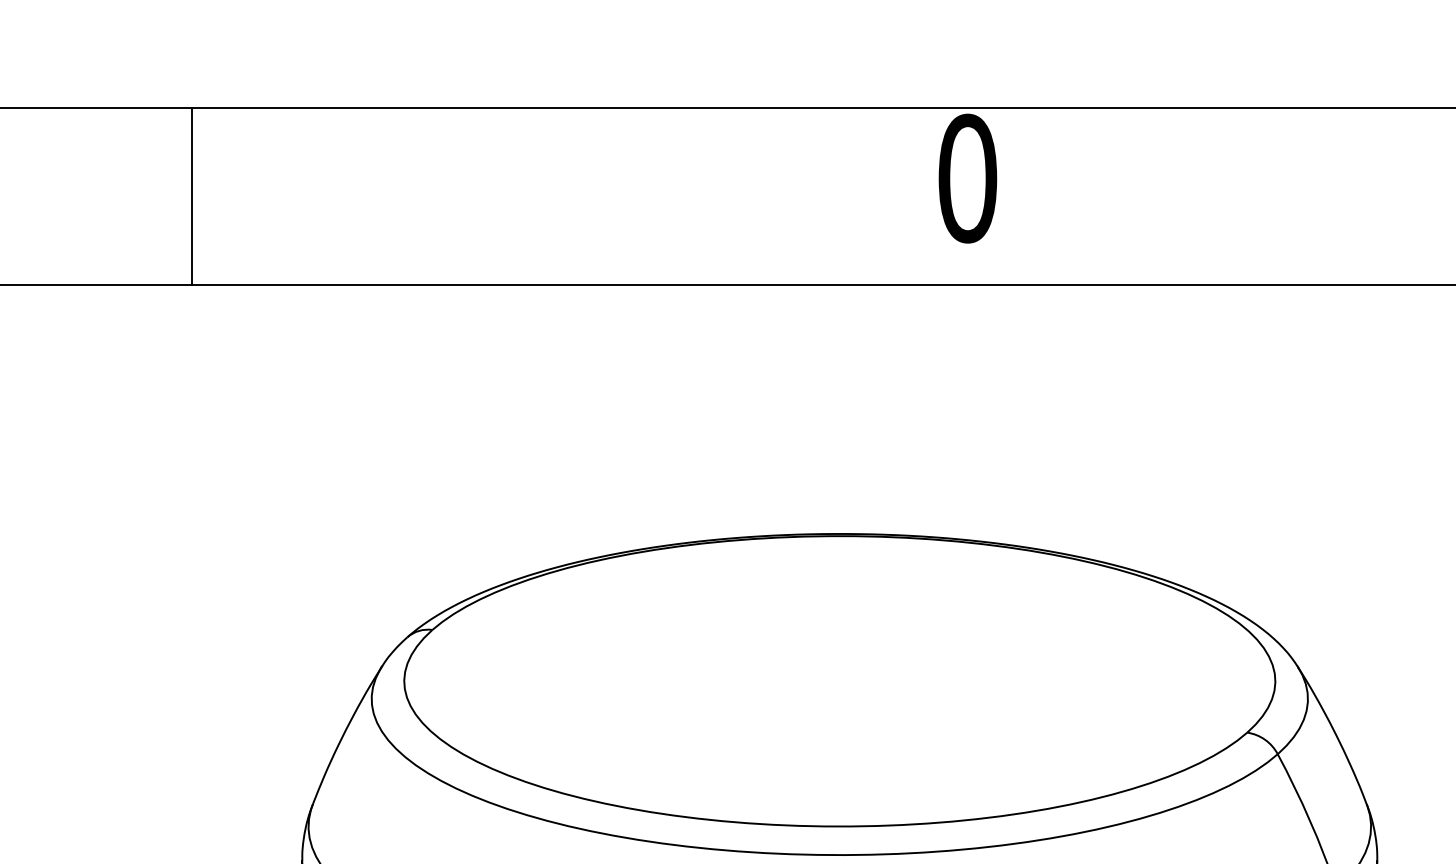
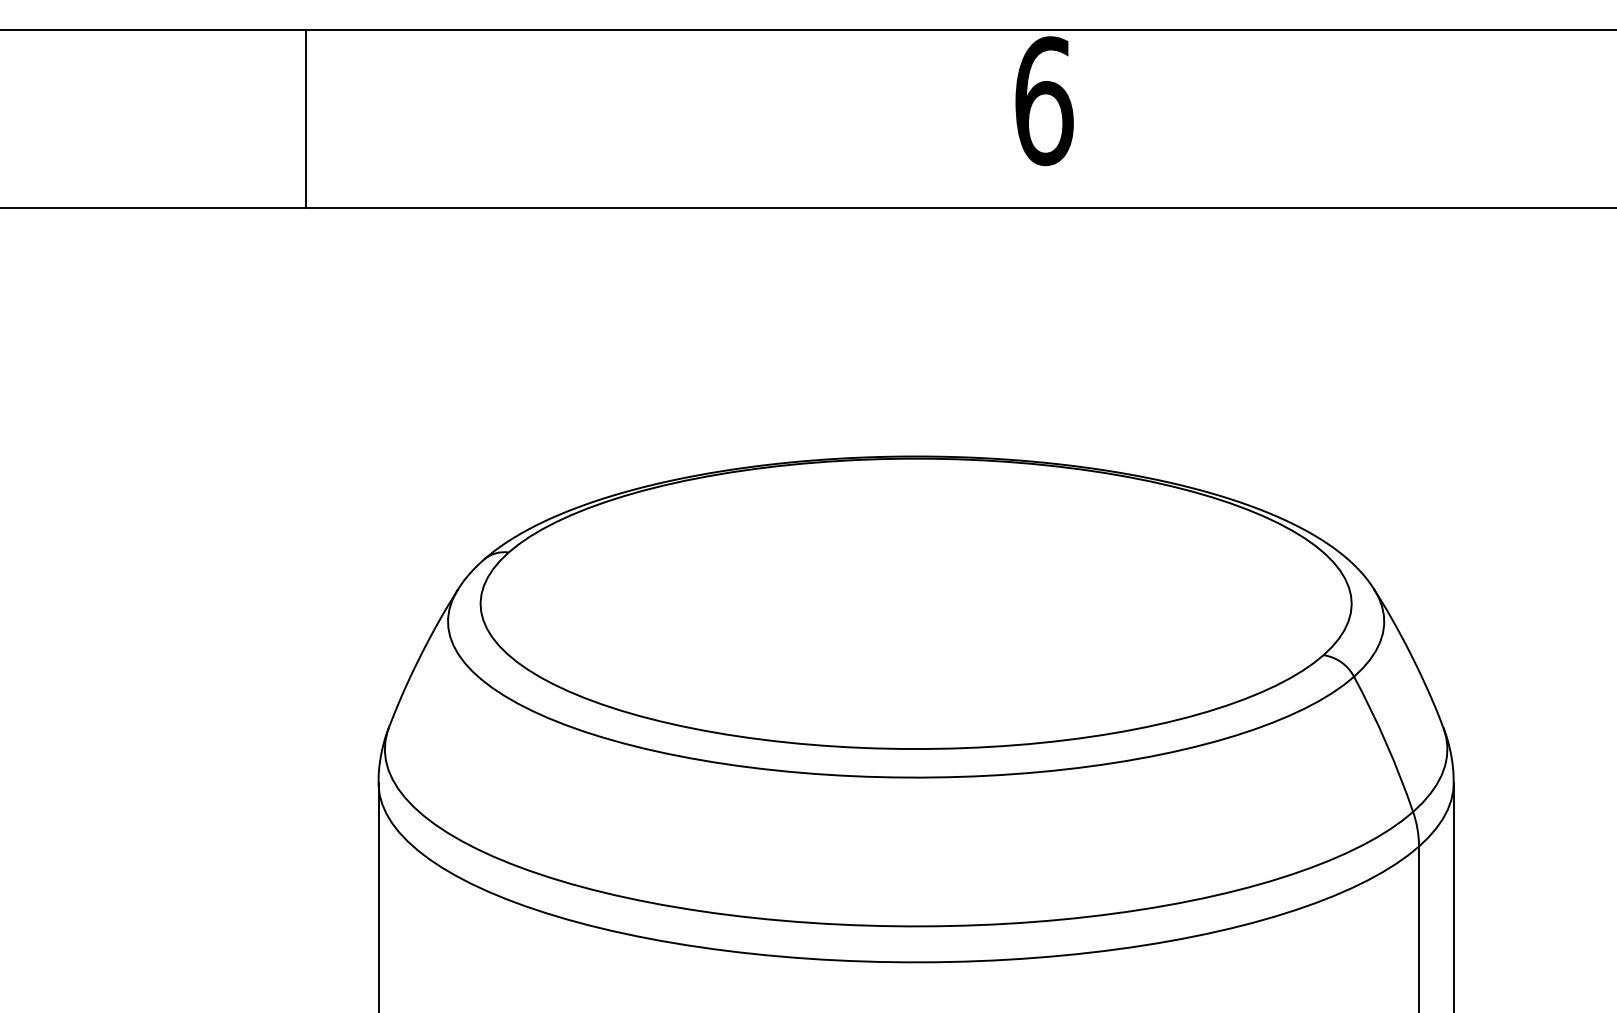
text: (968, 178) -> (1044, 101), 0 -> 6
line: (192, 195) -> (305, 118), moved

